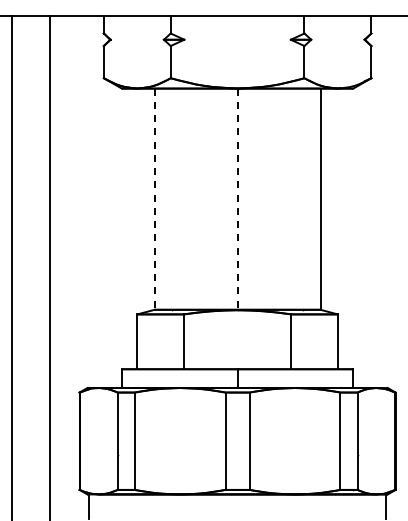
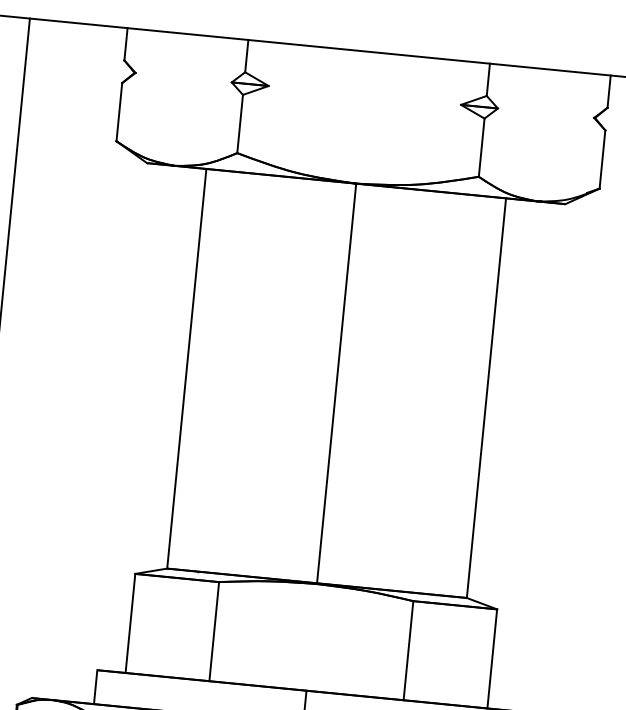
line: (154, 199) -> (186, 369), dashed -> solid
line: (237, 199) -> (336, 384), dashed -> solid

